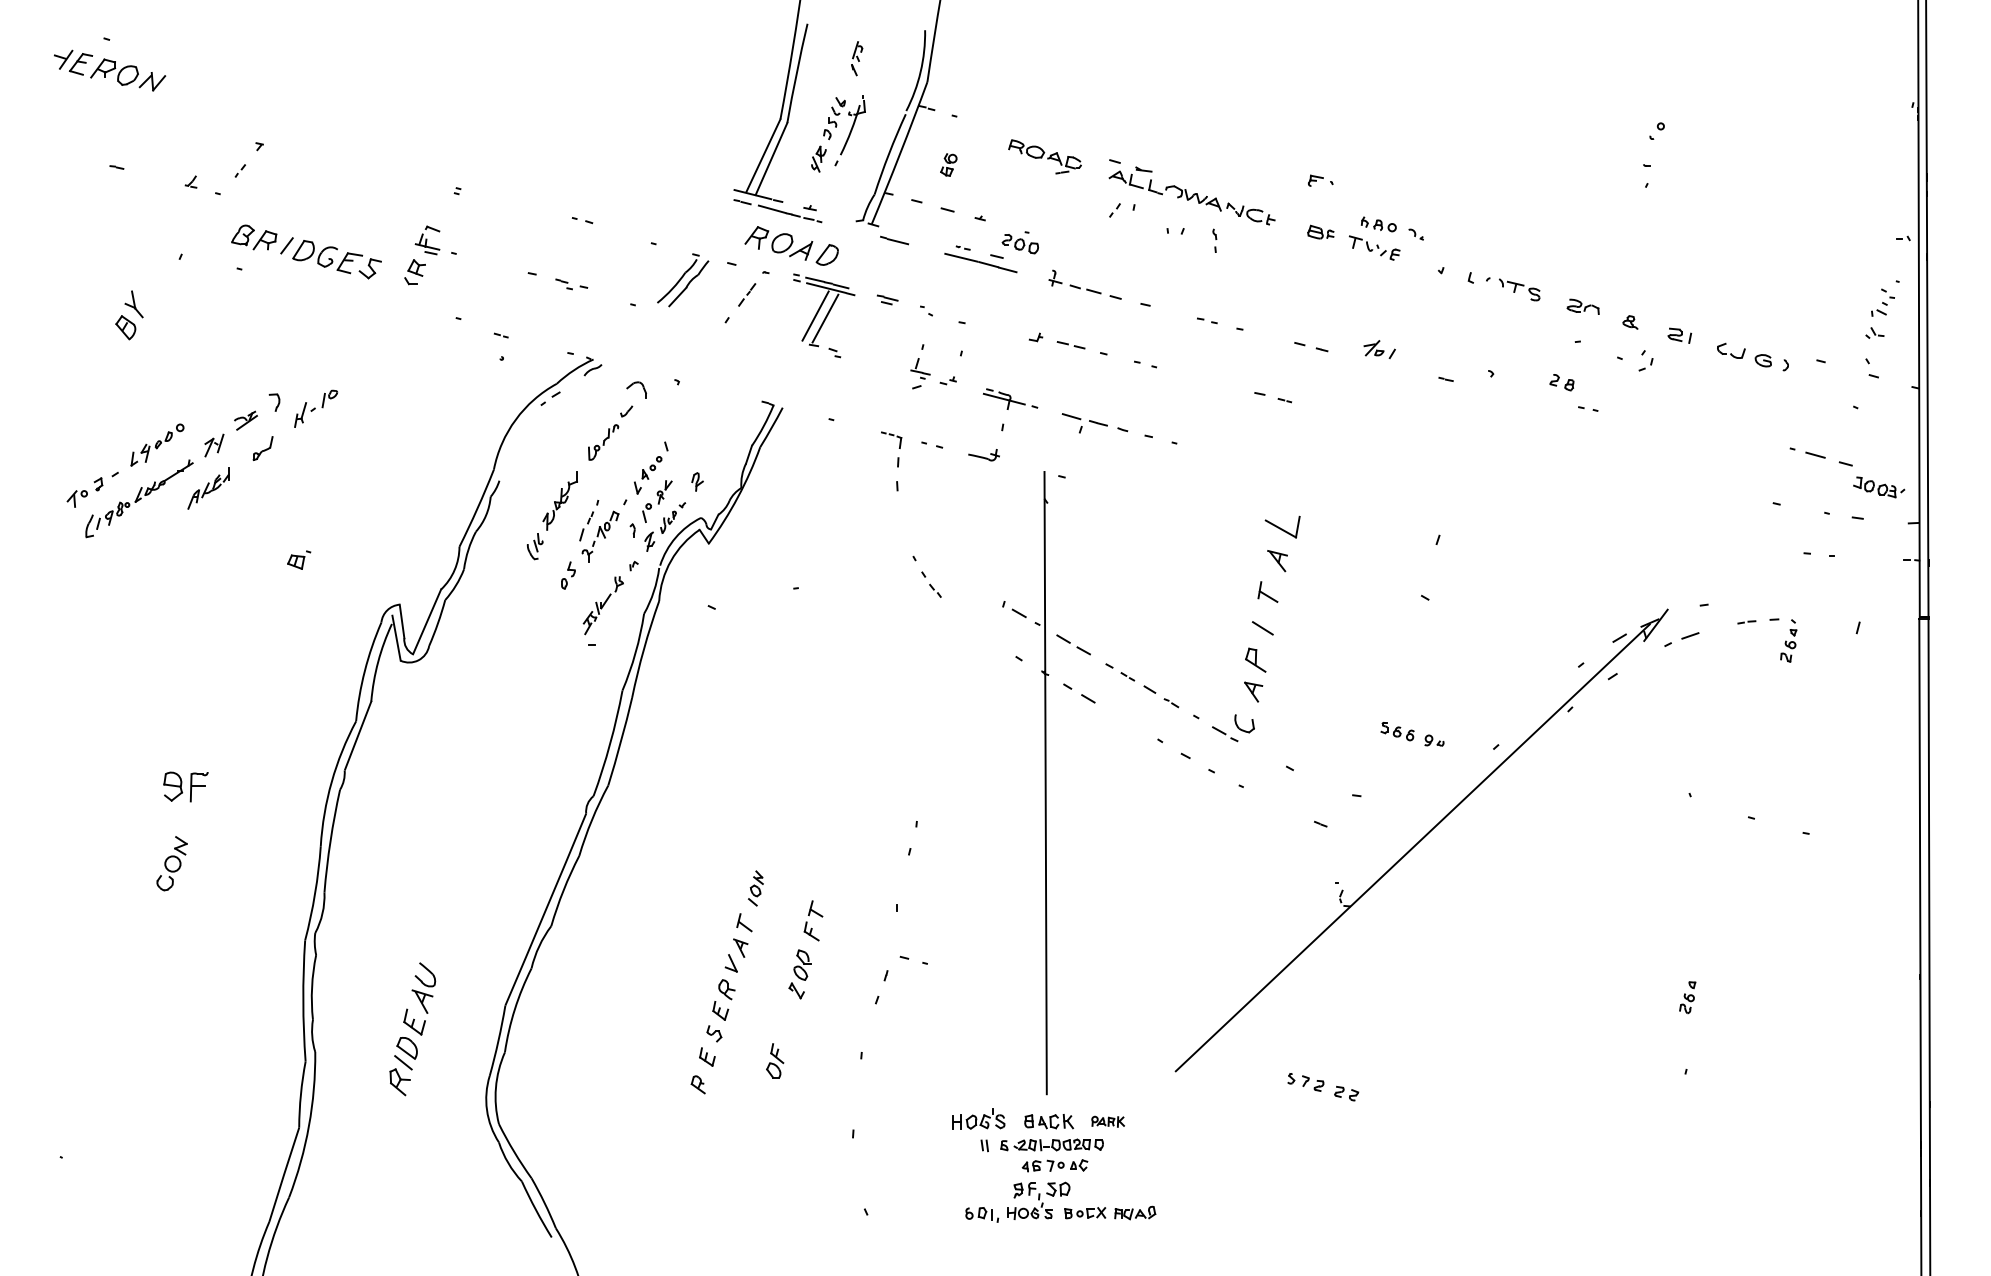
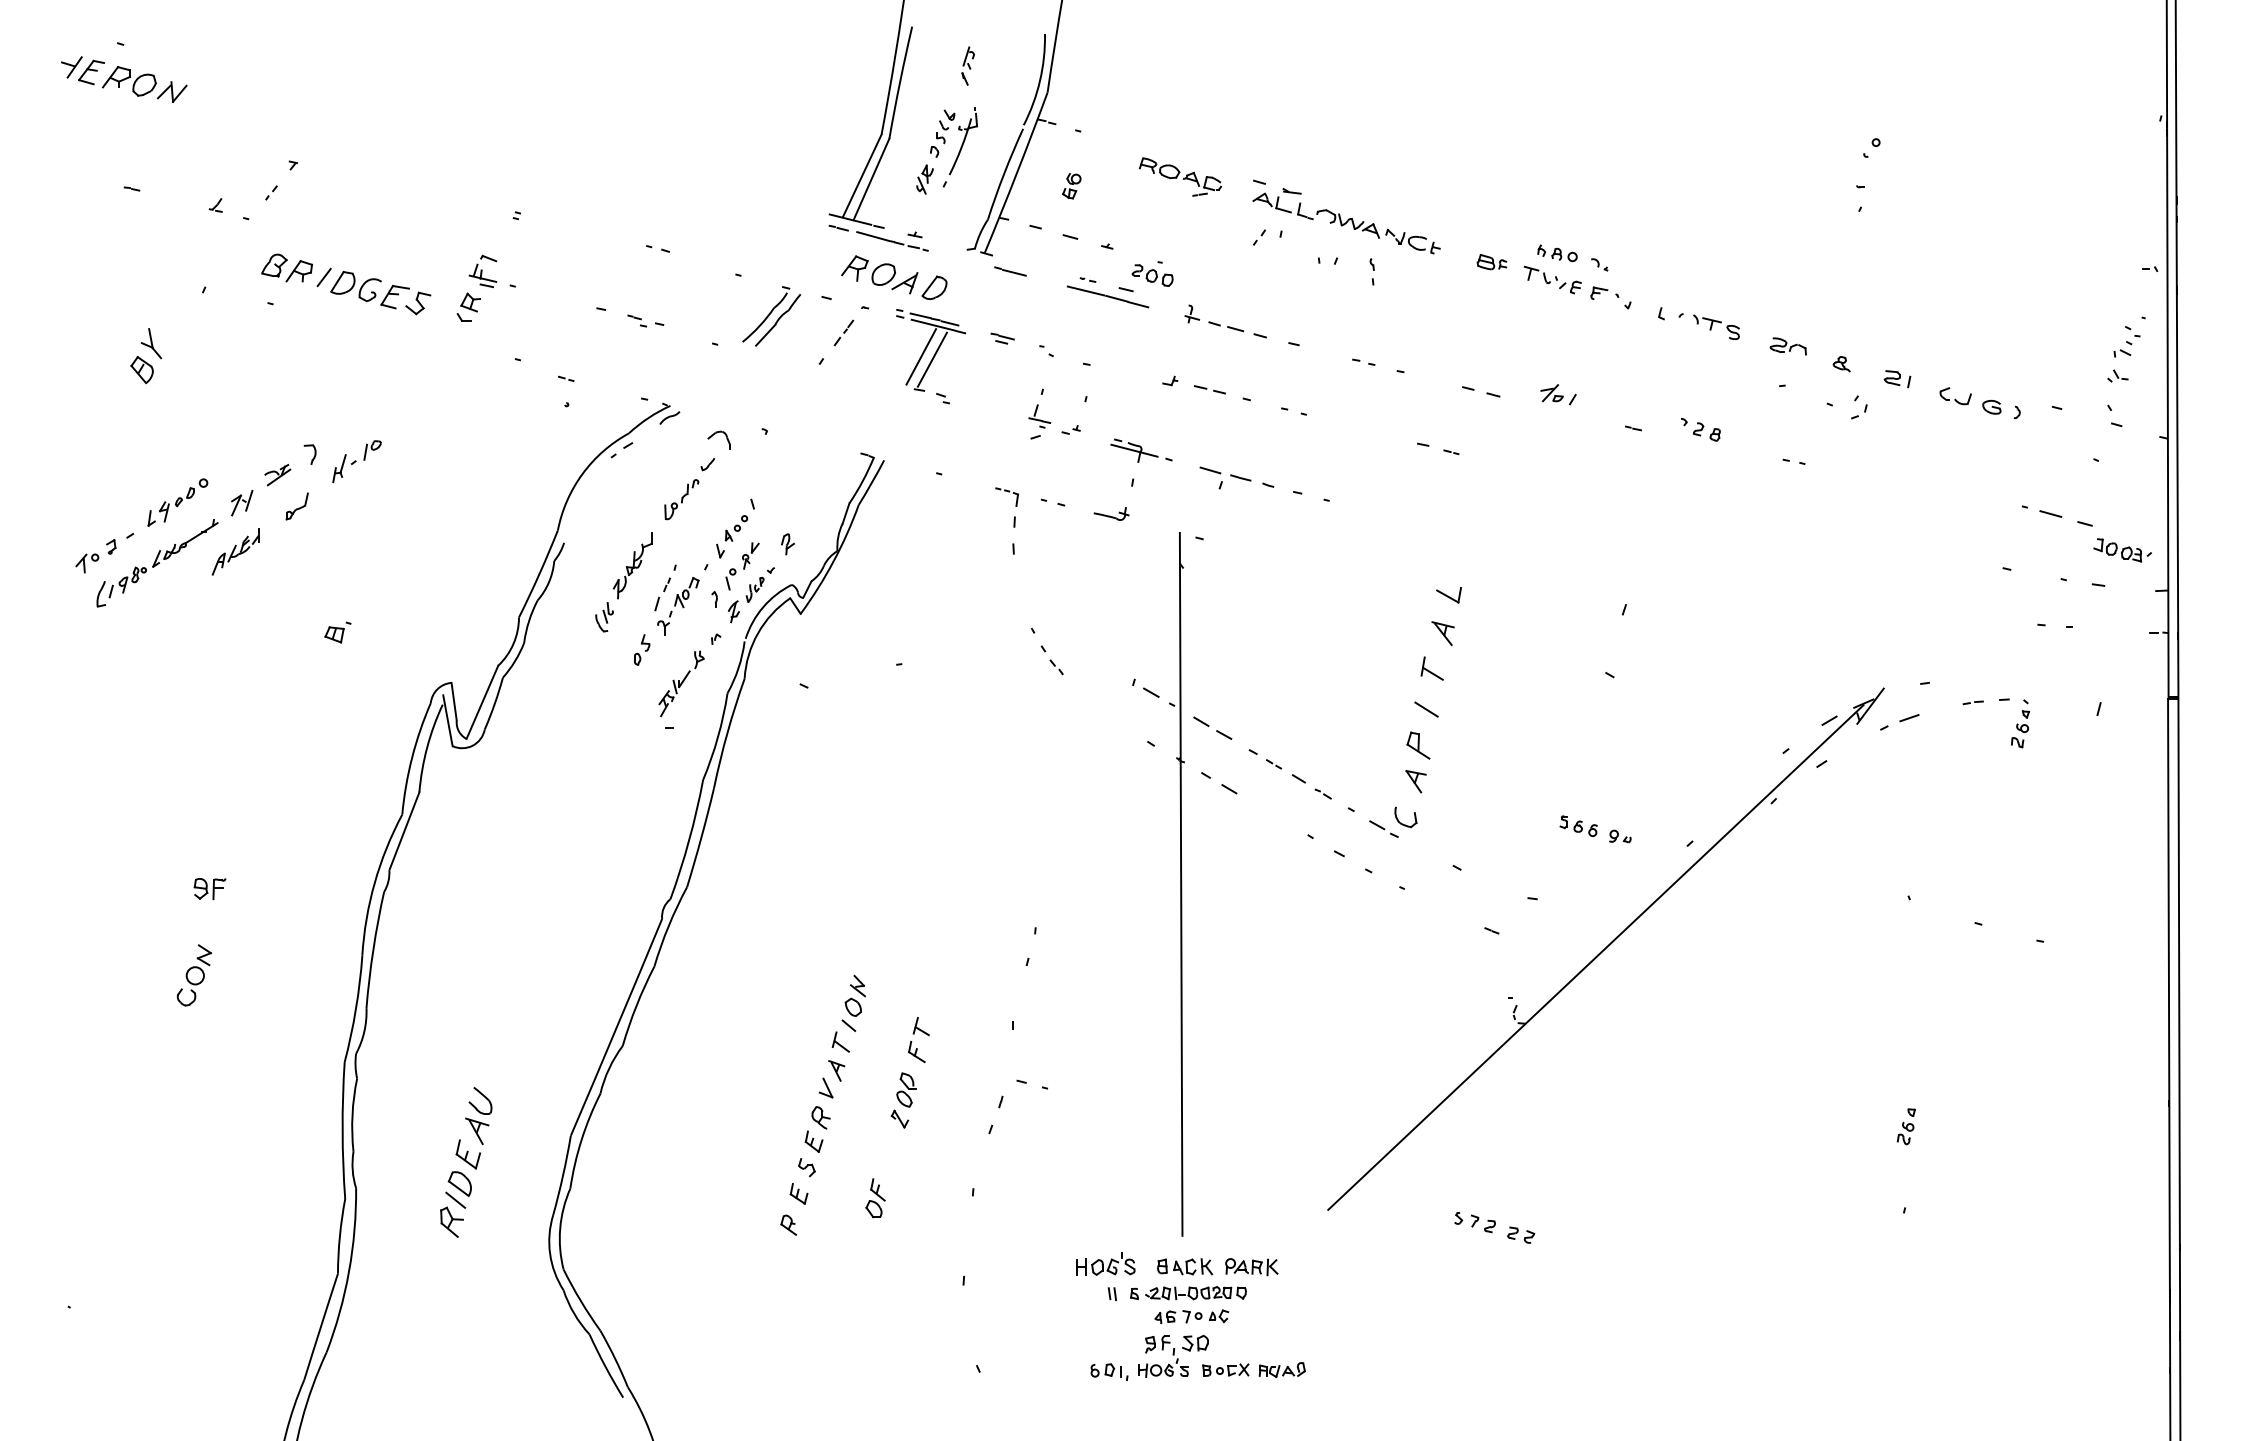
part: (1320, 180) -> (1604, 292), moved
part: (1561, 382) -> (1706, 431), moved
part: (1282, 526) -> (1448, 594), size x0.62
part: (185, 787) -> (209, 889), size x0.62
part: (755, 888) -> (853, 1003), size x1.43
part: (1107, 1121) -> (1251, 1266), size x1.43

